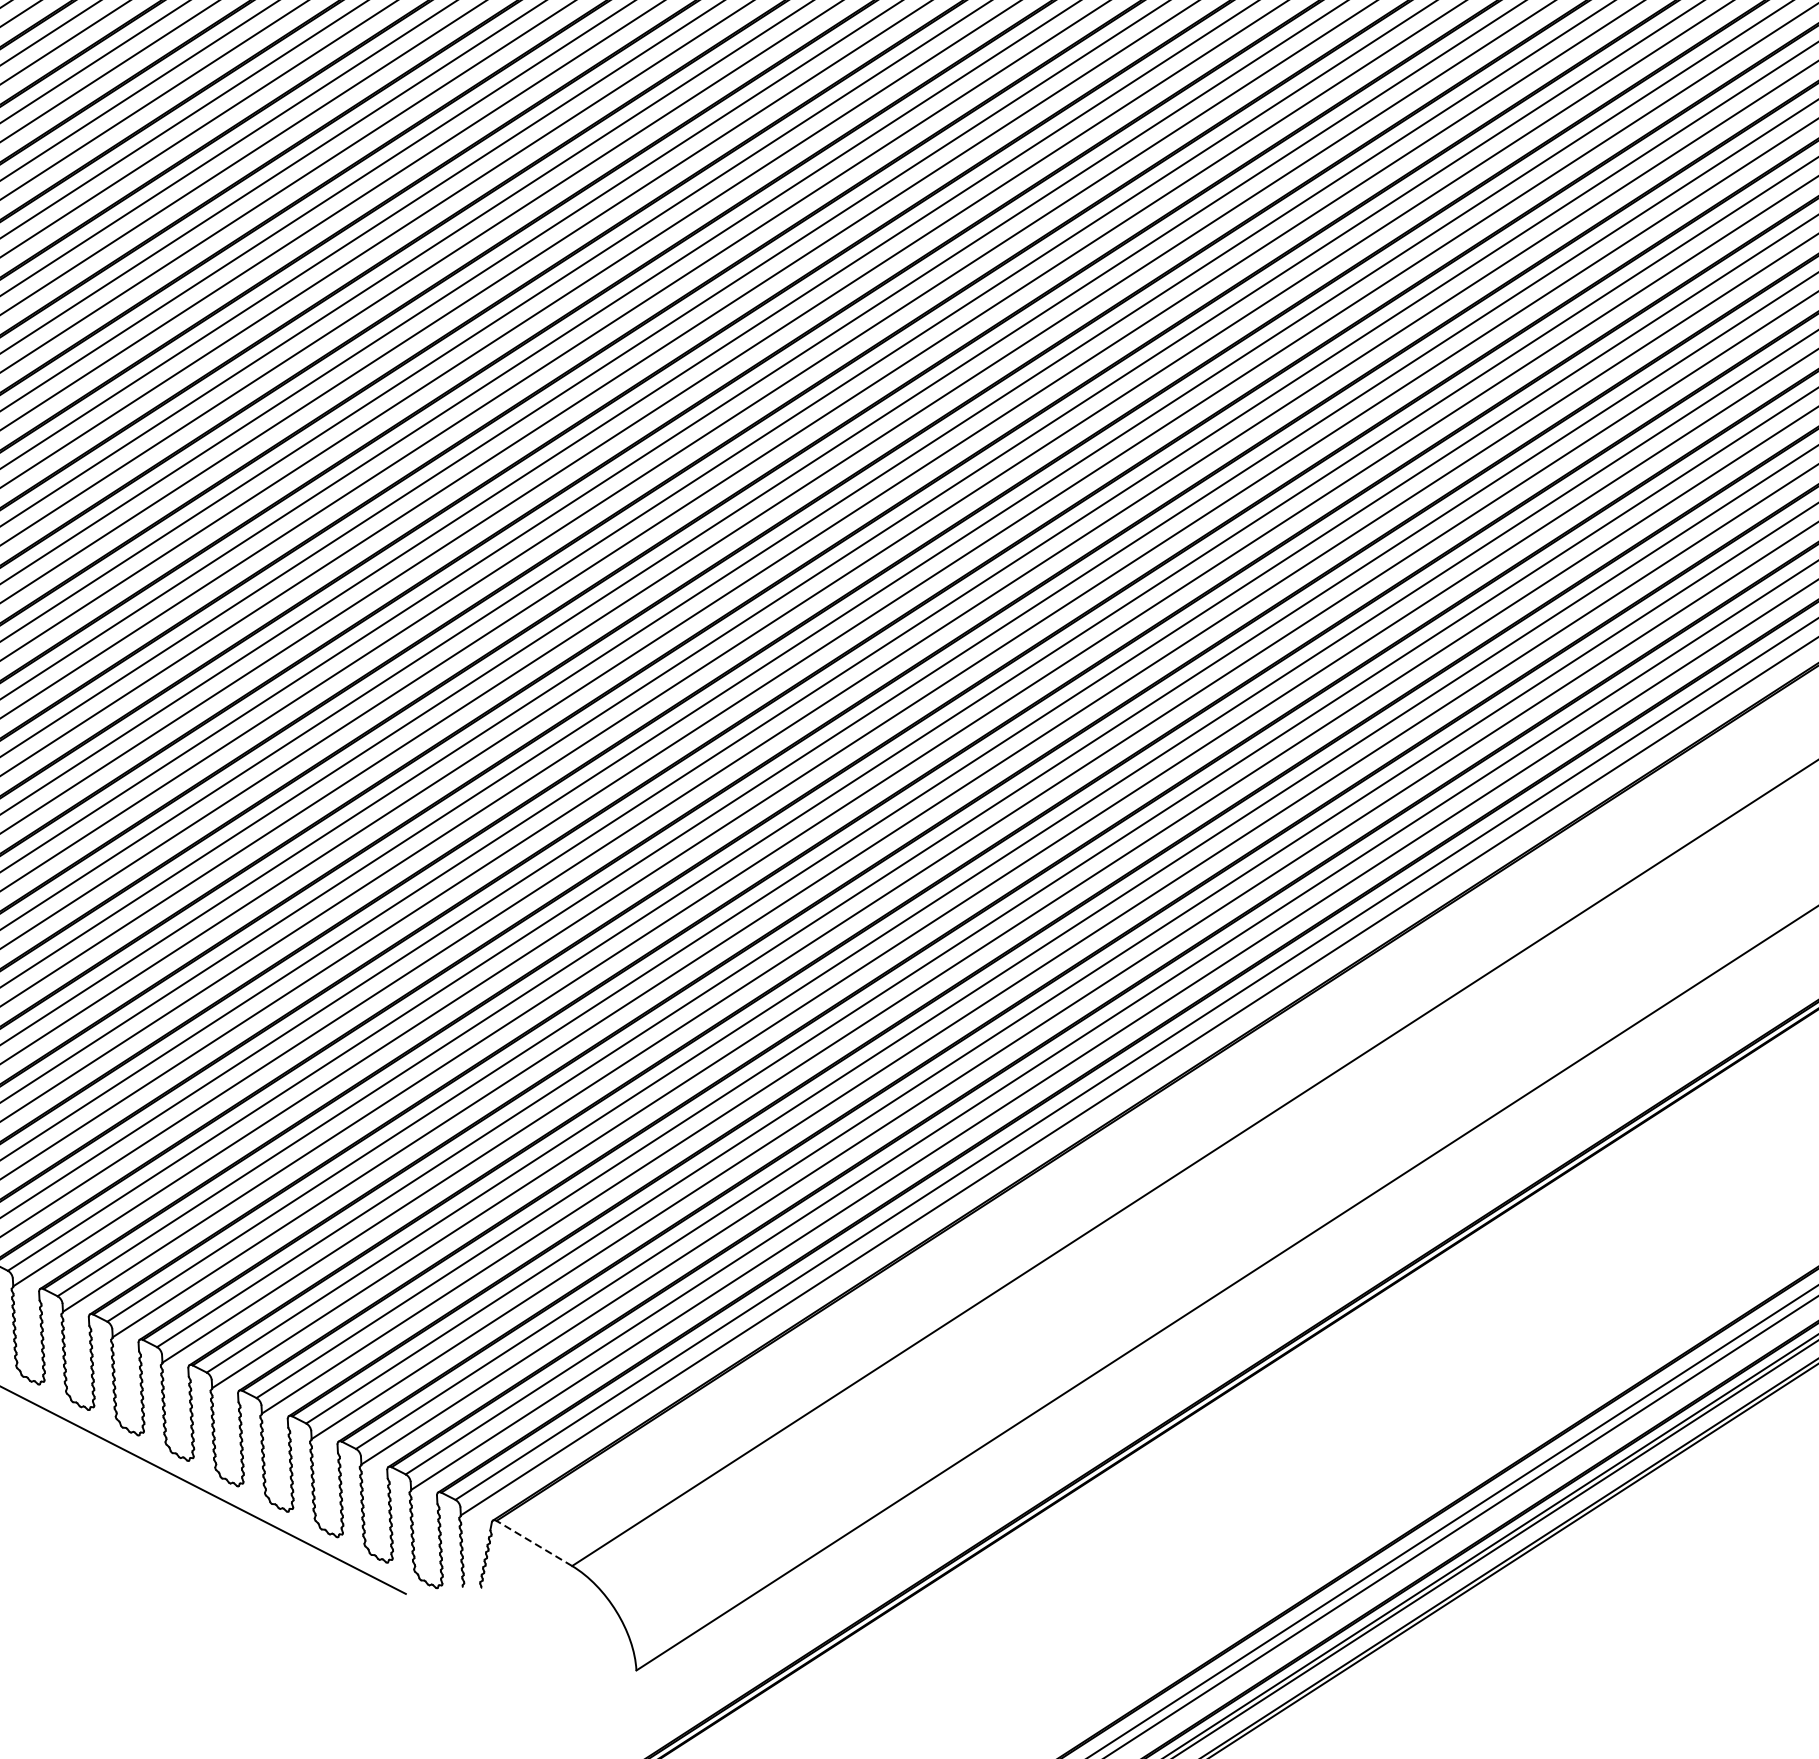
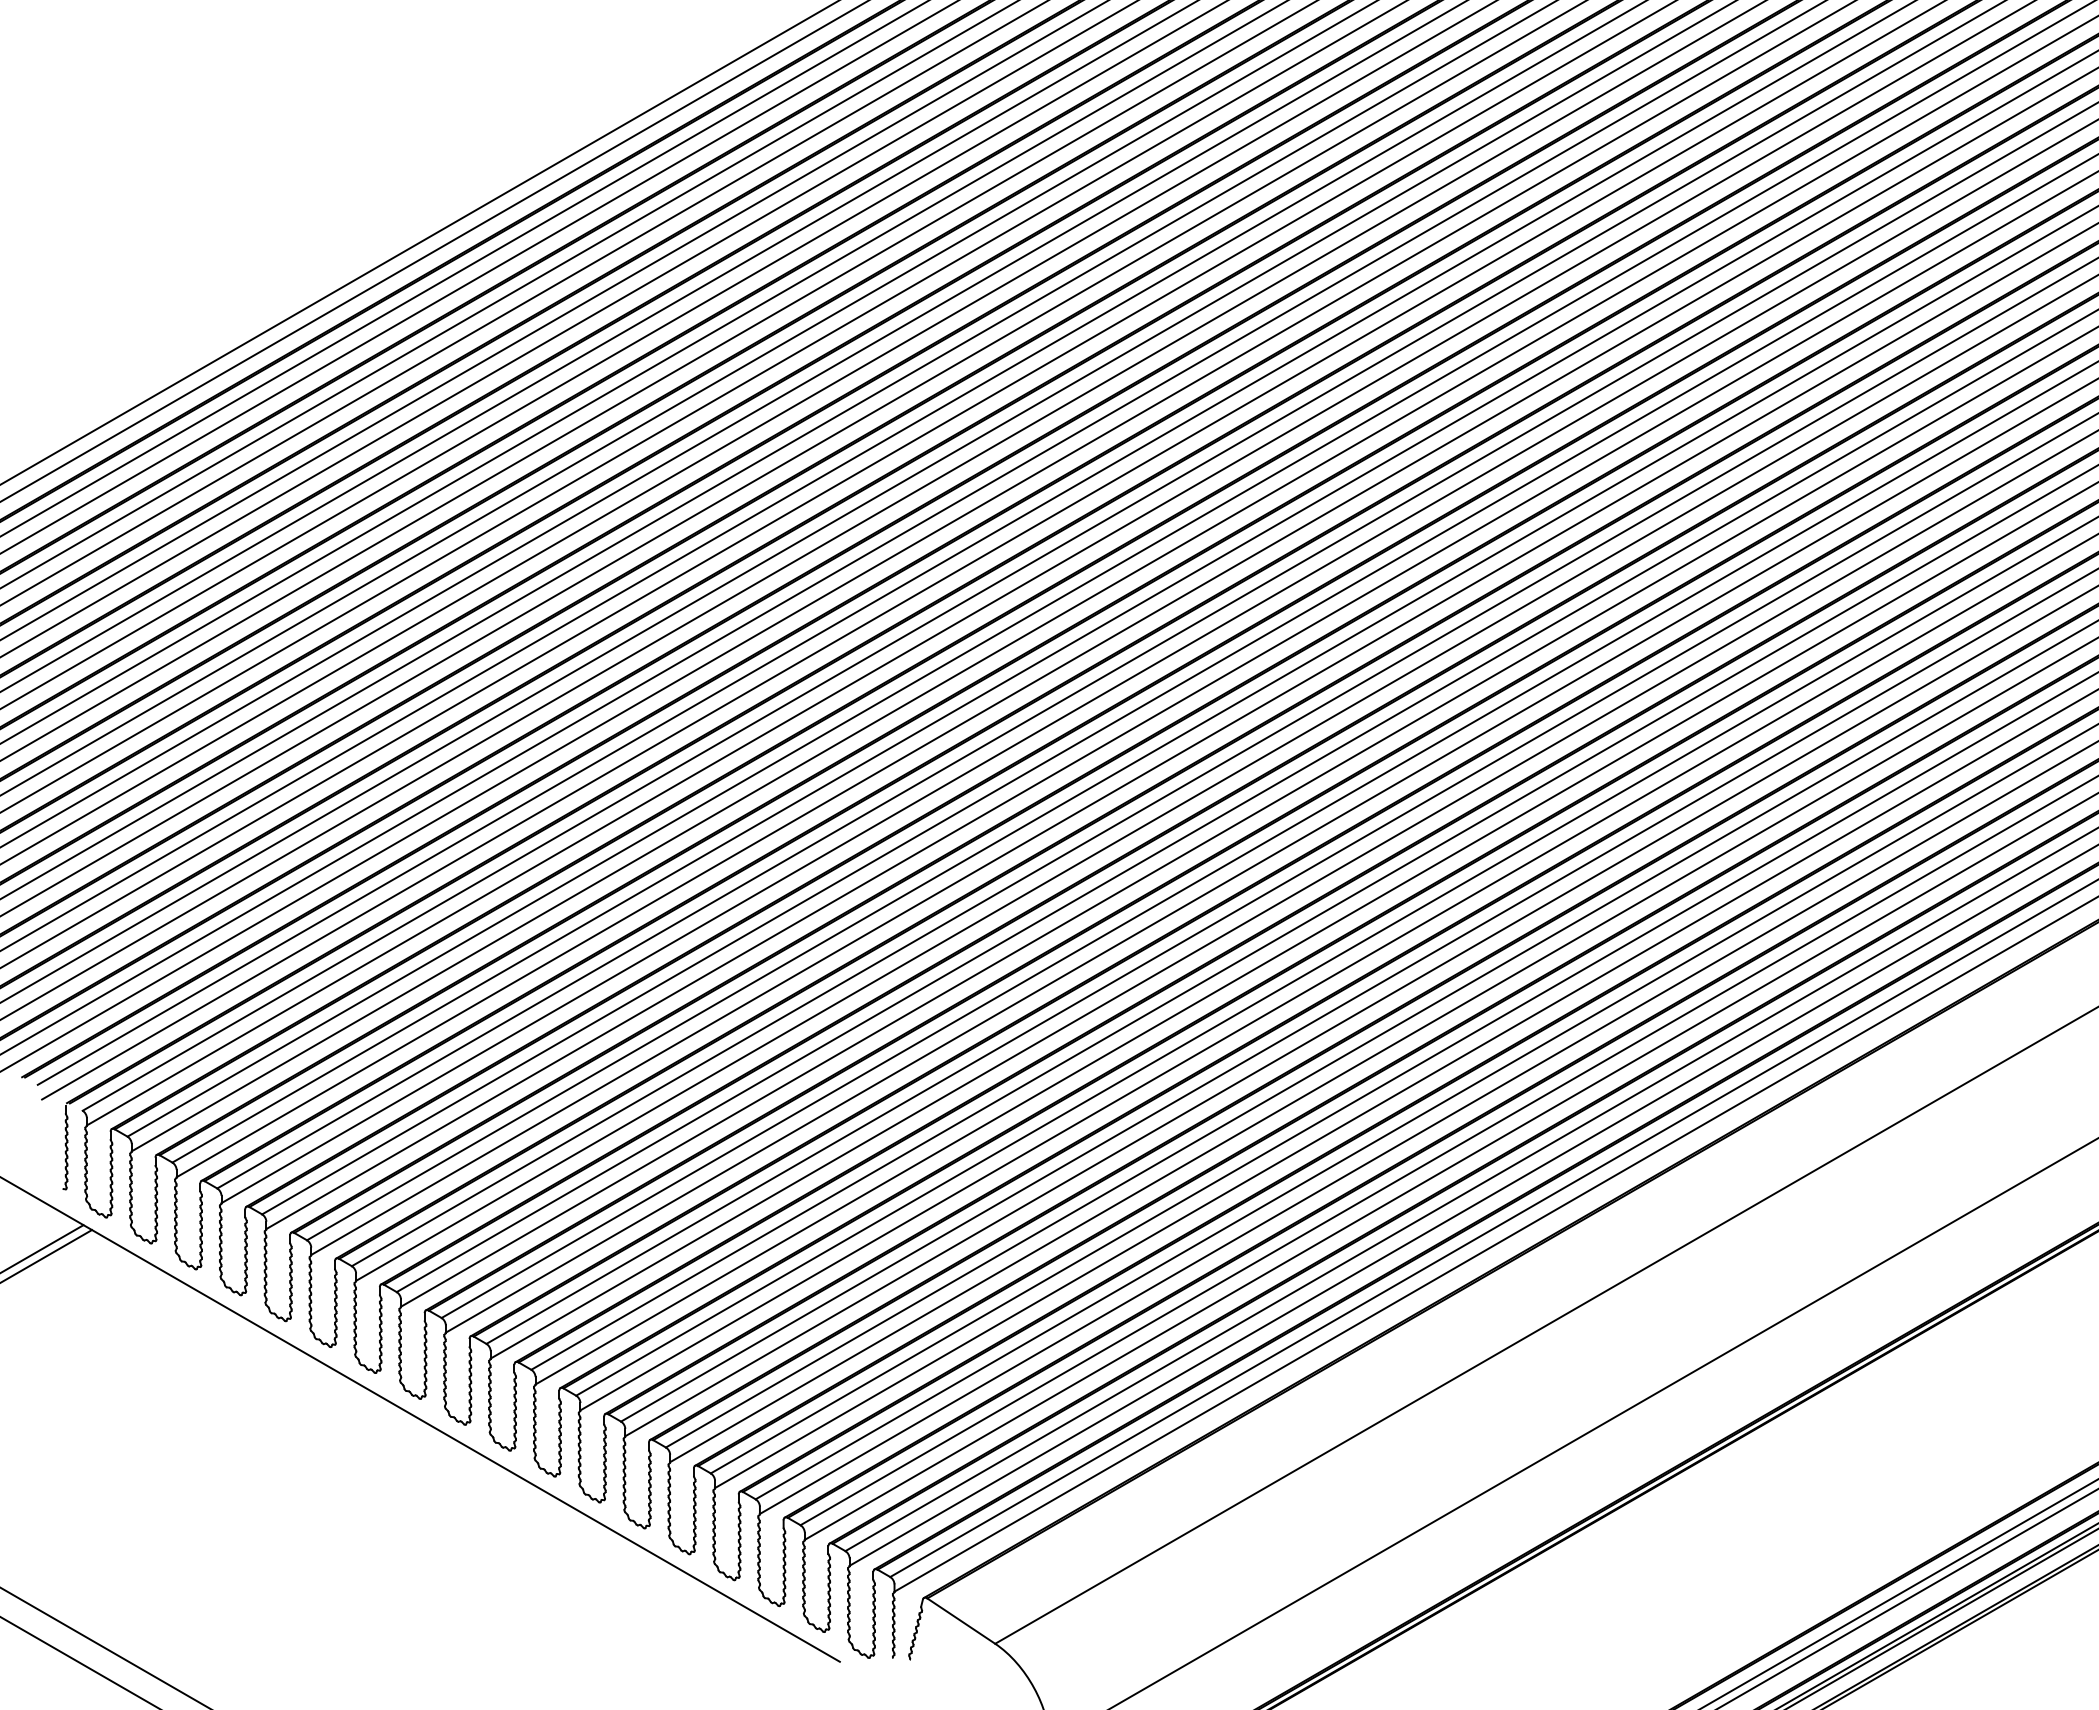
line: (534, 1543) -> (961, 1621), dashed -> solid

